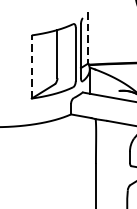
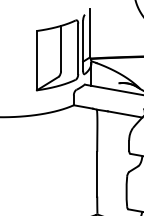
line: (87, 38) -> (89, 33), dashed -> solid
line: (31, 66) -> (36, 60), dashed -> solid

